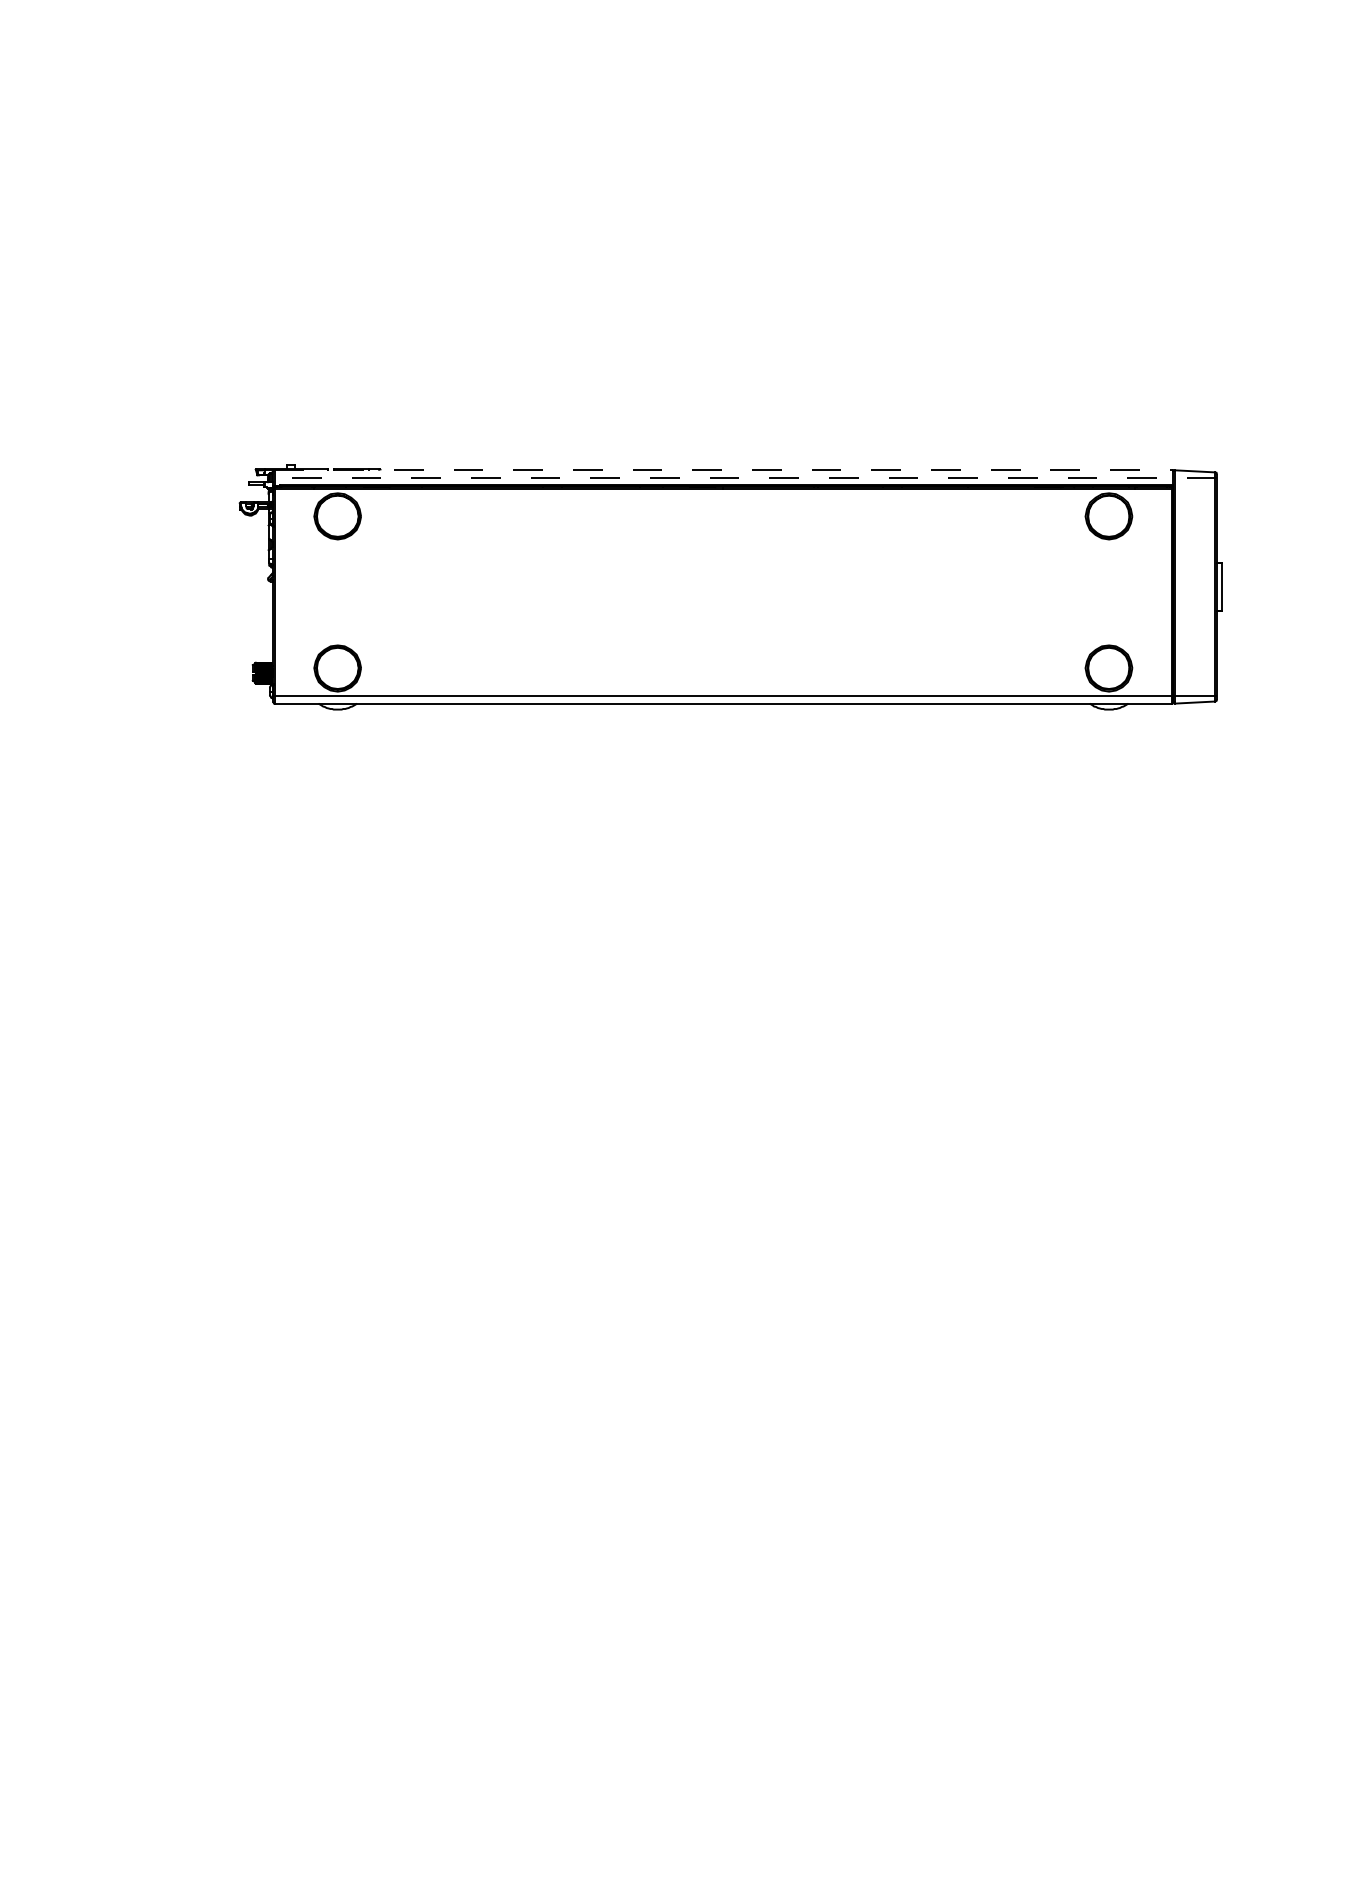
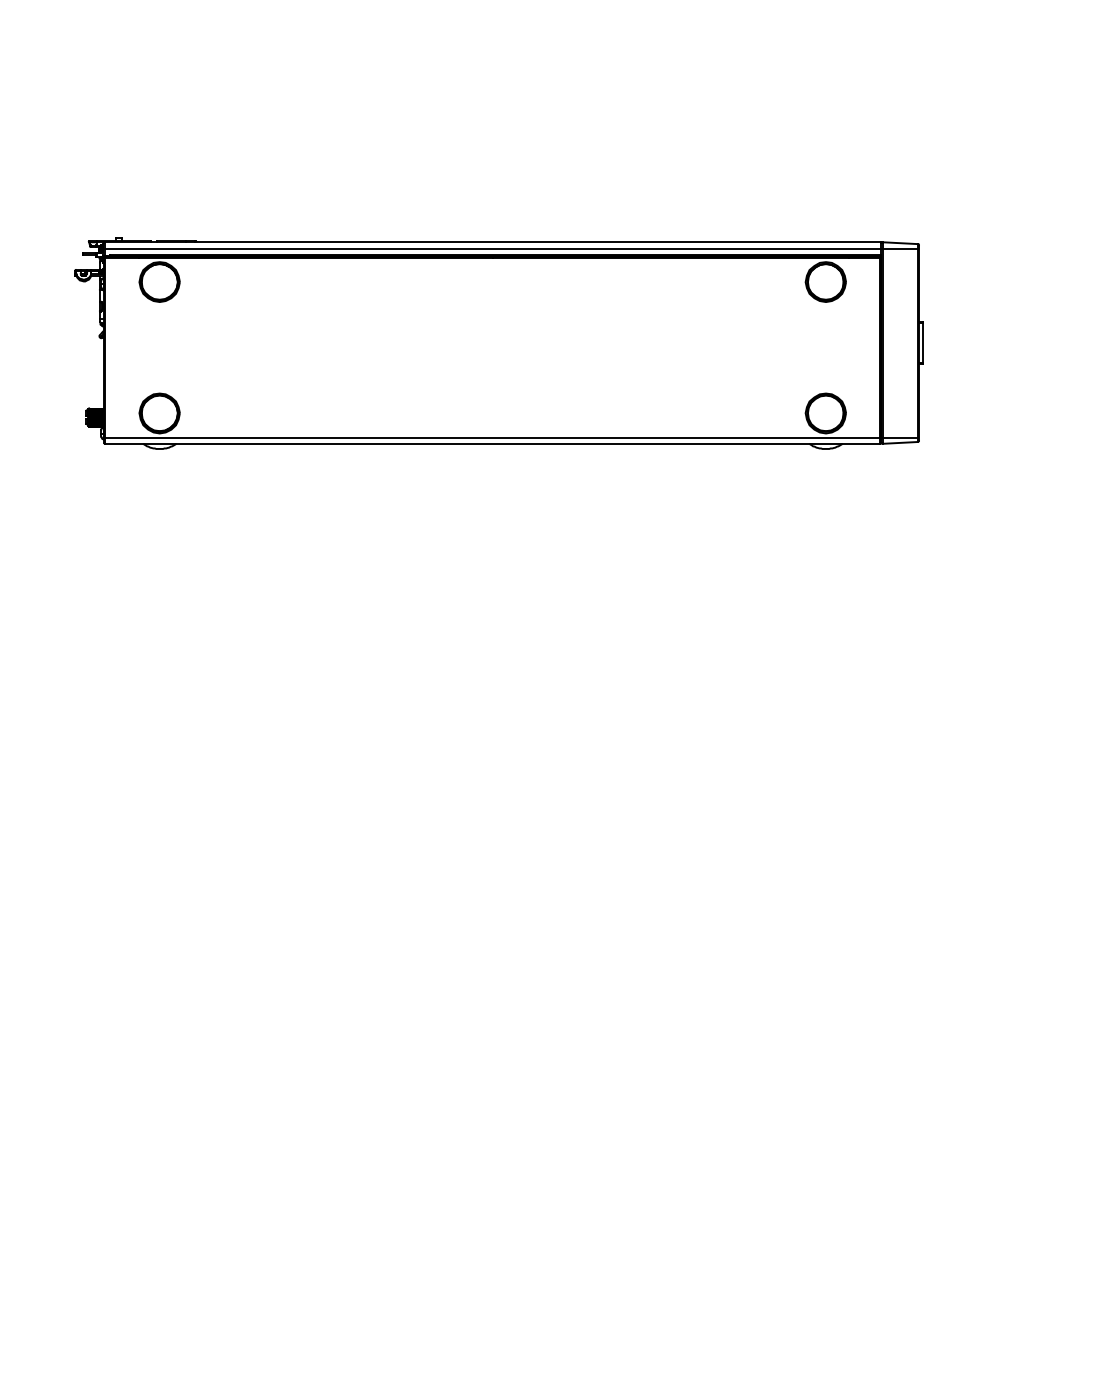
line: (724, 470) -> (493, 242), dashed -> solid
line: (745, 477) -> (511, 248), dashed -> solid

